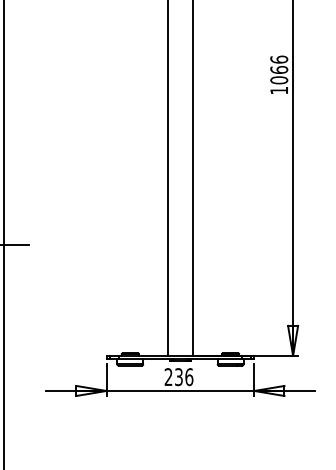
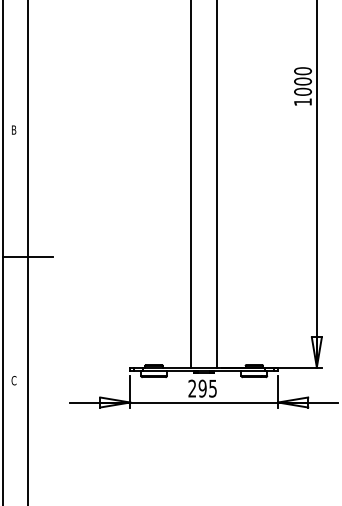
text: (278, 64) -> (302, 76), 1066 -> 1000
text: (183, 376) -> (207, 388), 236 -> 295

